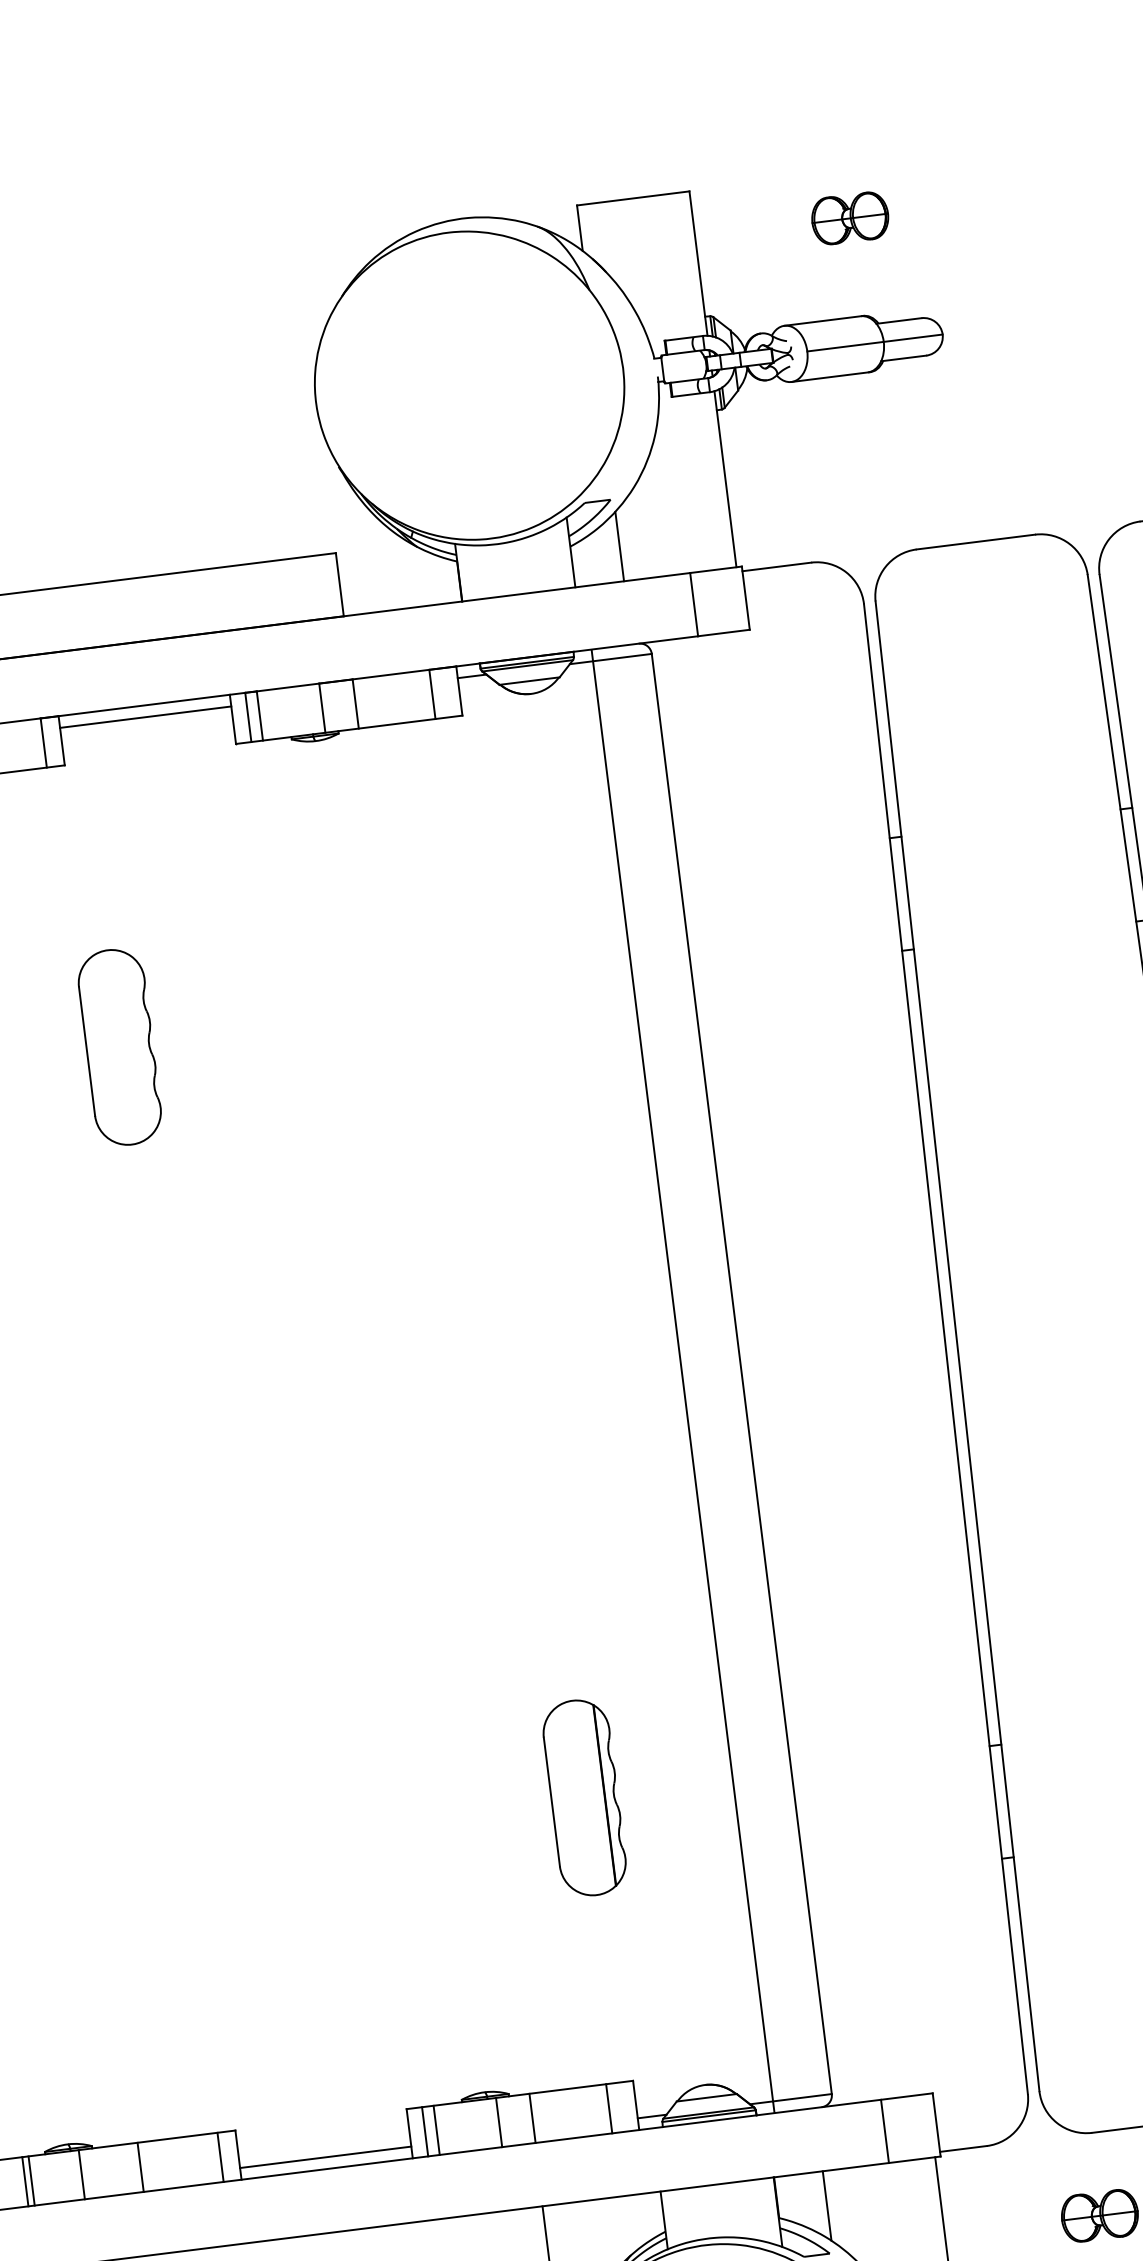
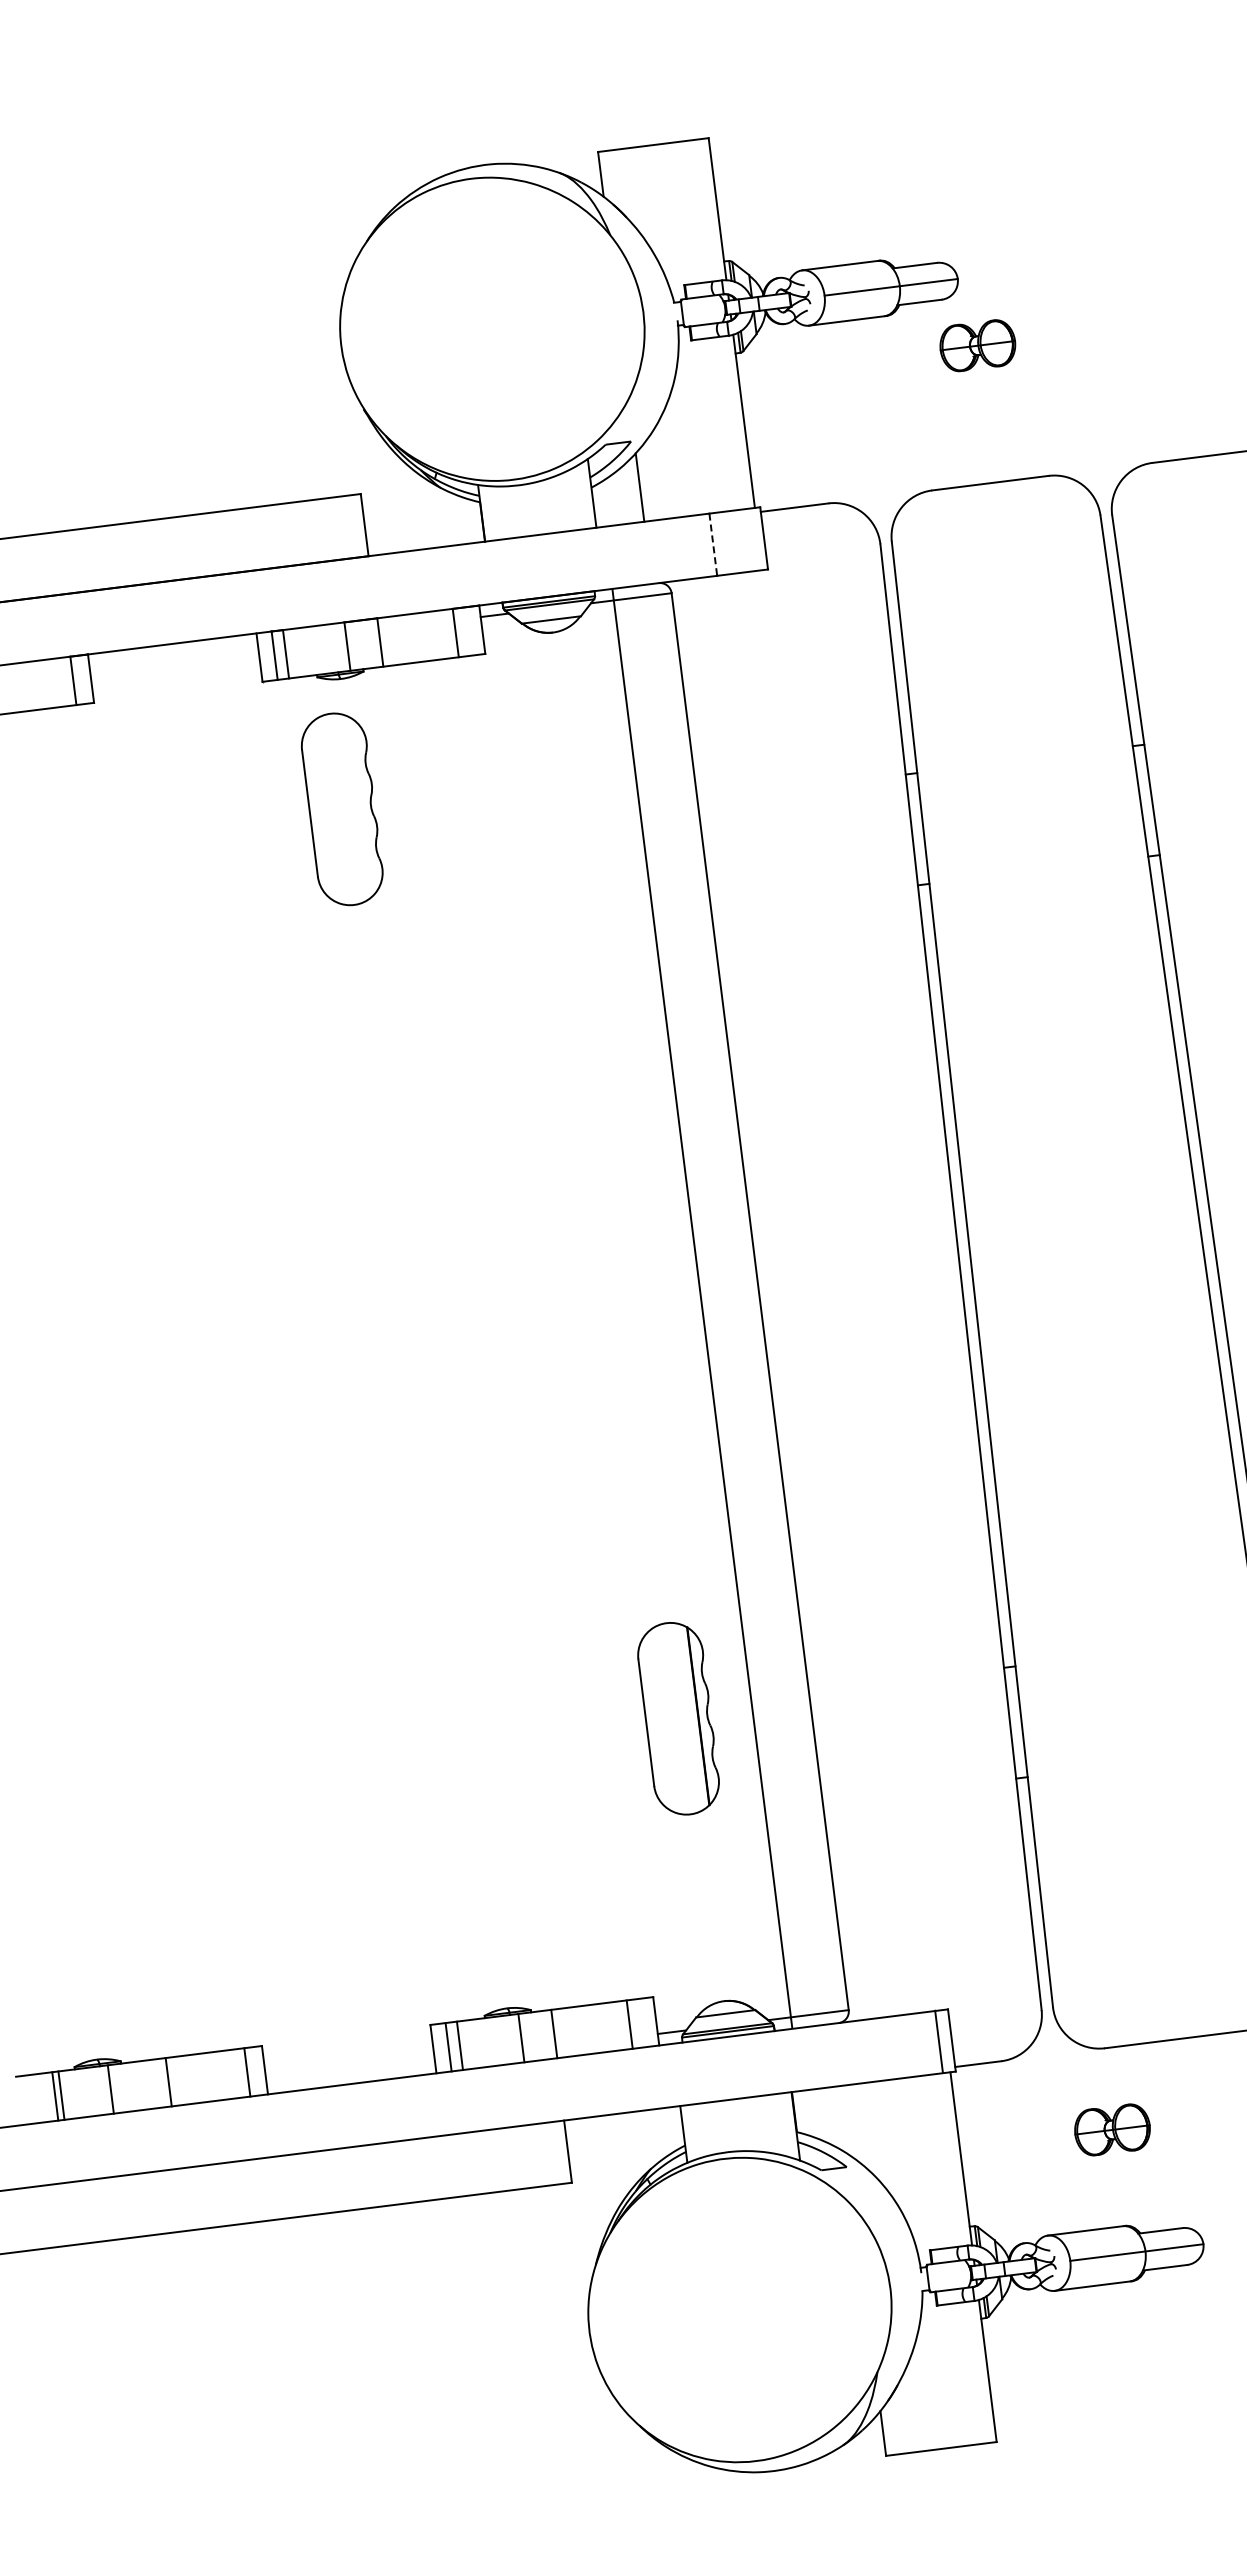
part: (849, 218) -> (977, 345), moved
line: (694, 605) -> (713, 545), solid -> dashed
line: (145, 717) -> (173, 655), removed
part: (120, 1047) -> (342, 809), moved
part: (584, 1797) -> (678, 1718), moved
line: (884, 2131) -> (938, 2041), moved
line: (325, 2156) -> (350, 2071), removed
line: (826, 2206) -> (843, 2120), removed

